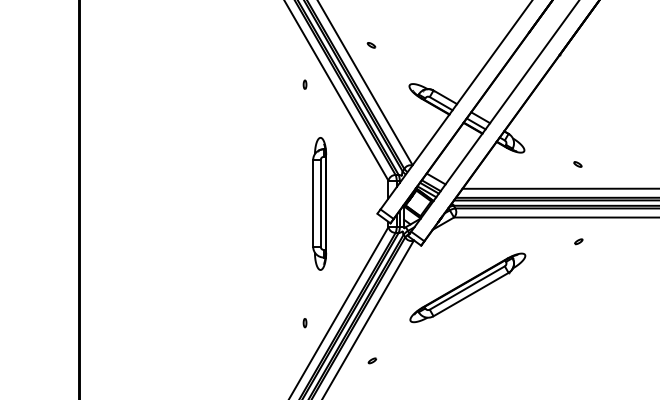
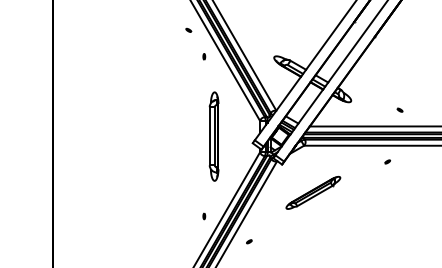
part: (371, 43) -> (188, 29), moved
part: (577, 163) -> (399, 109), moved
part: (468, 287) -> (313, 192), size x0.7

